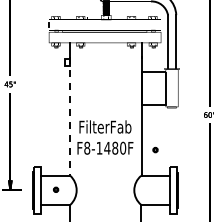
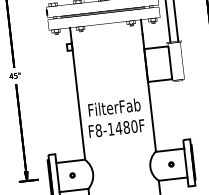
line: (70, 116) -> (78, 100), dashed -> solid
part: (155, 149) -> (171, 163), moved

